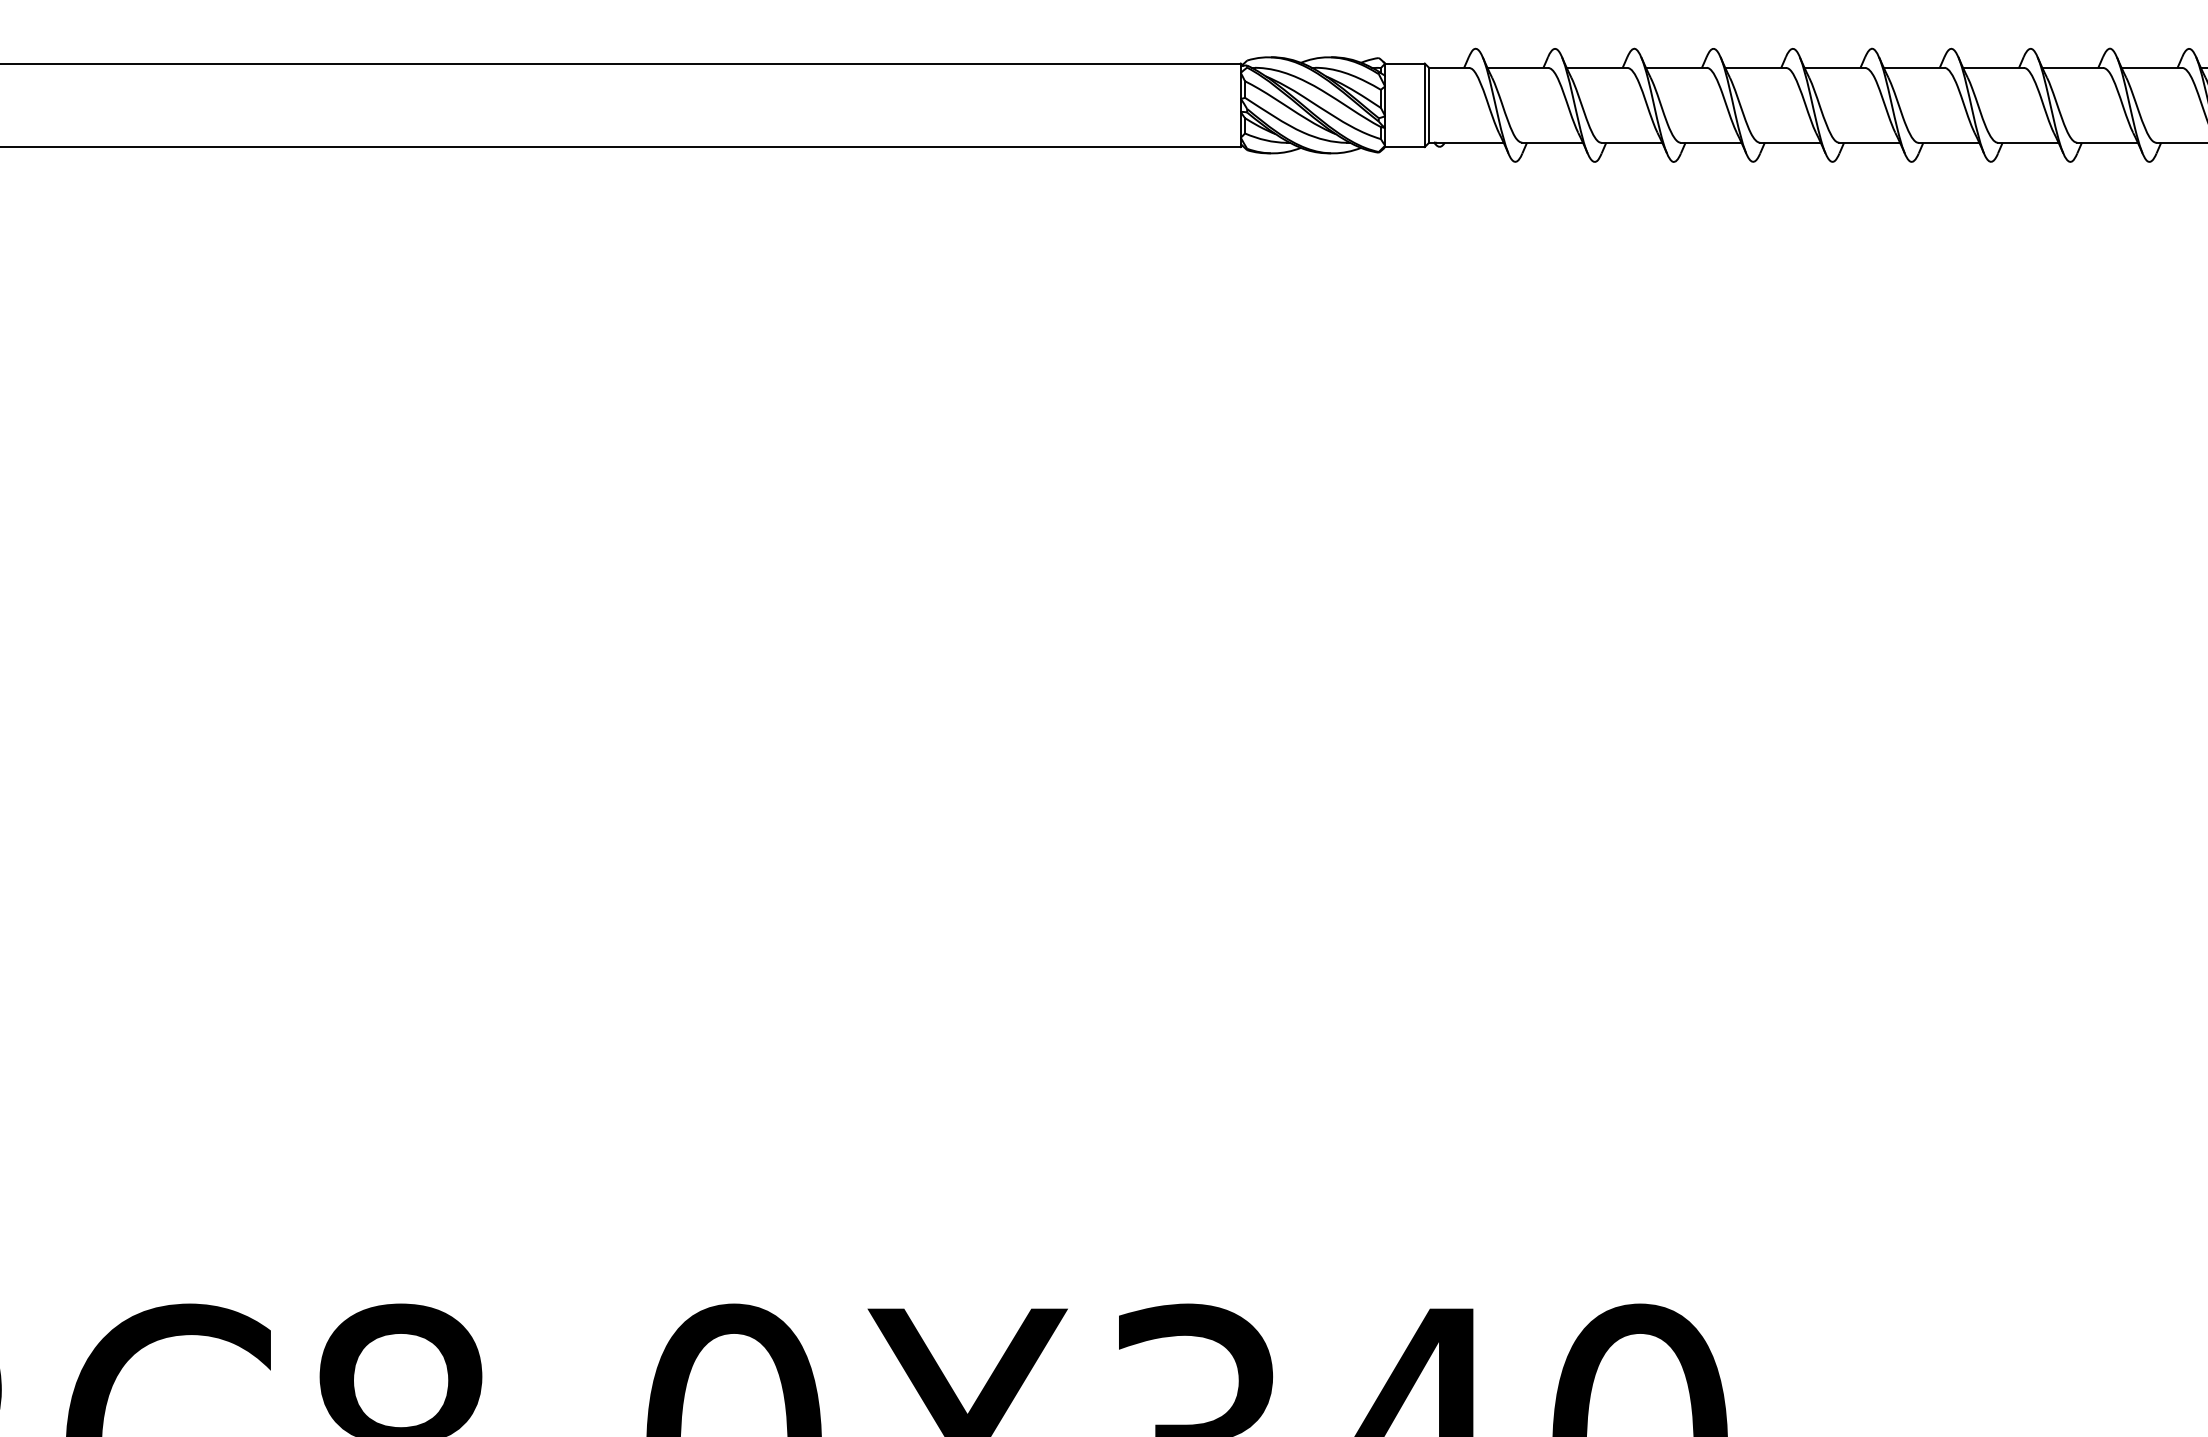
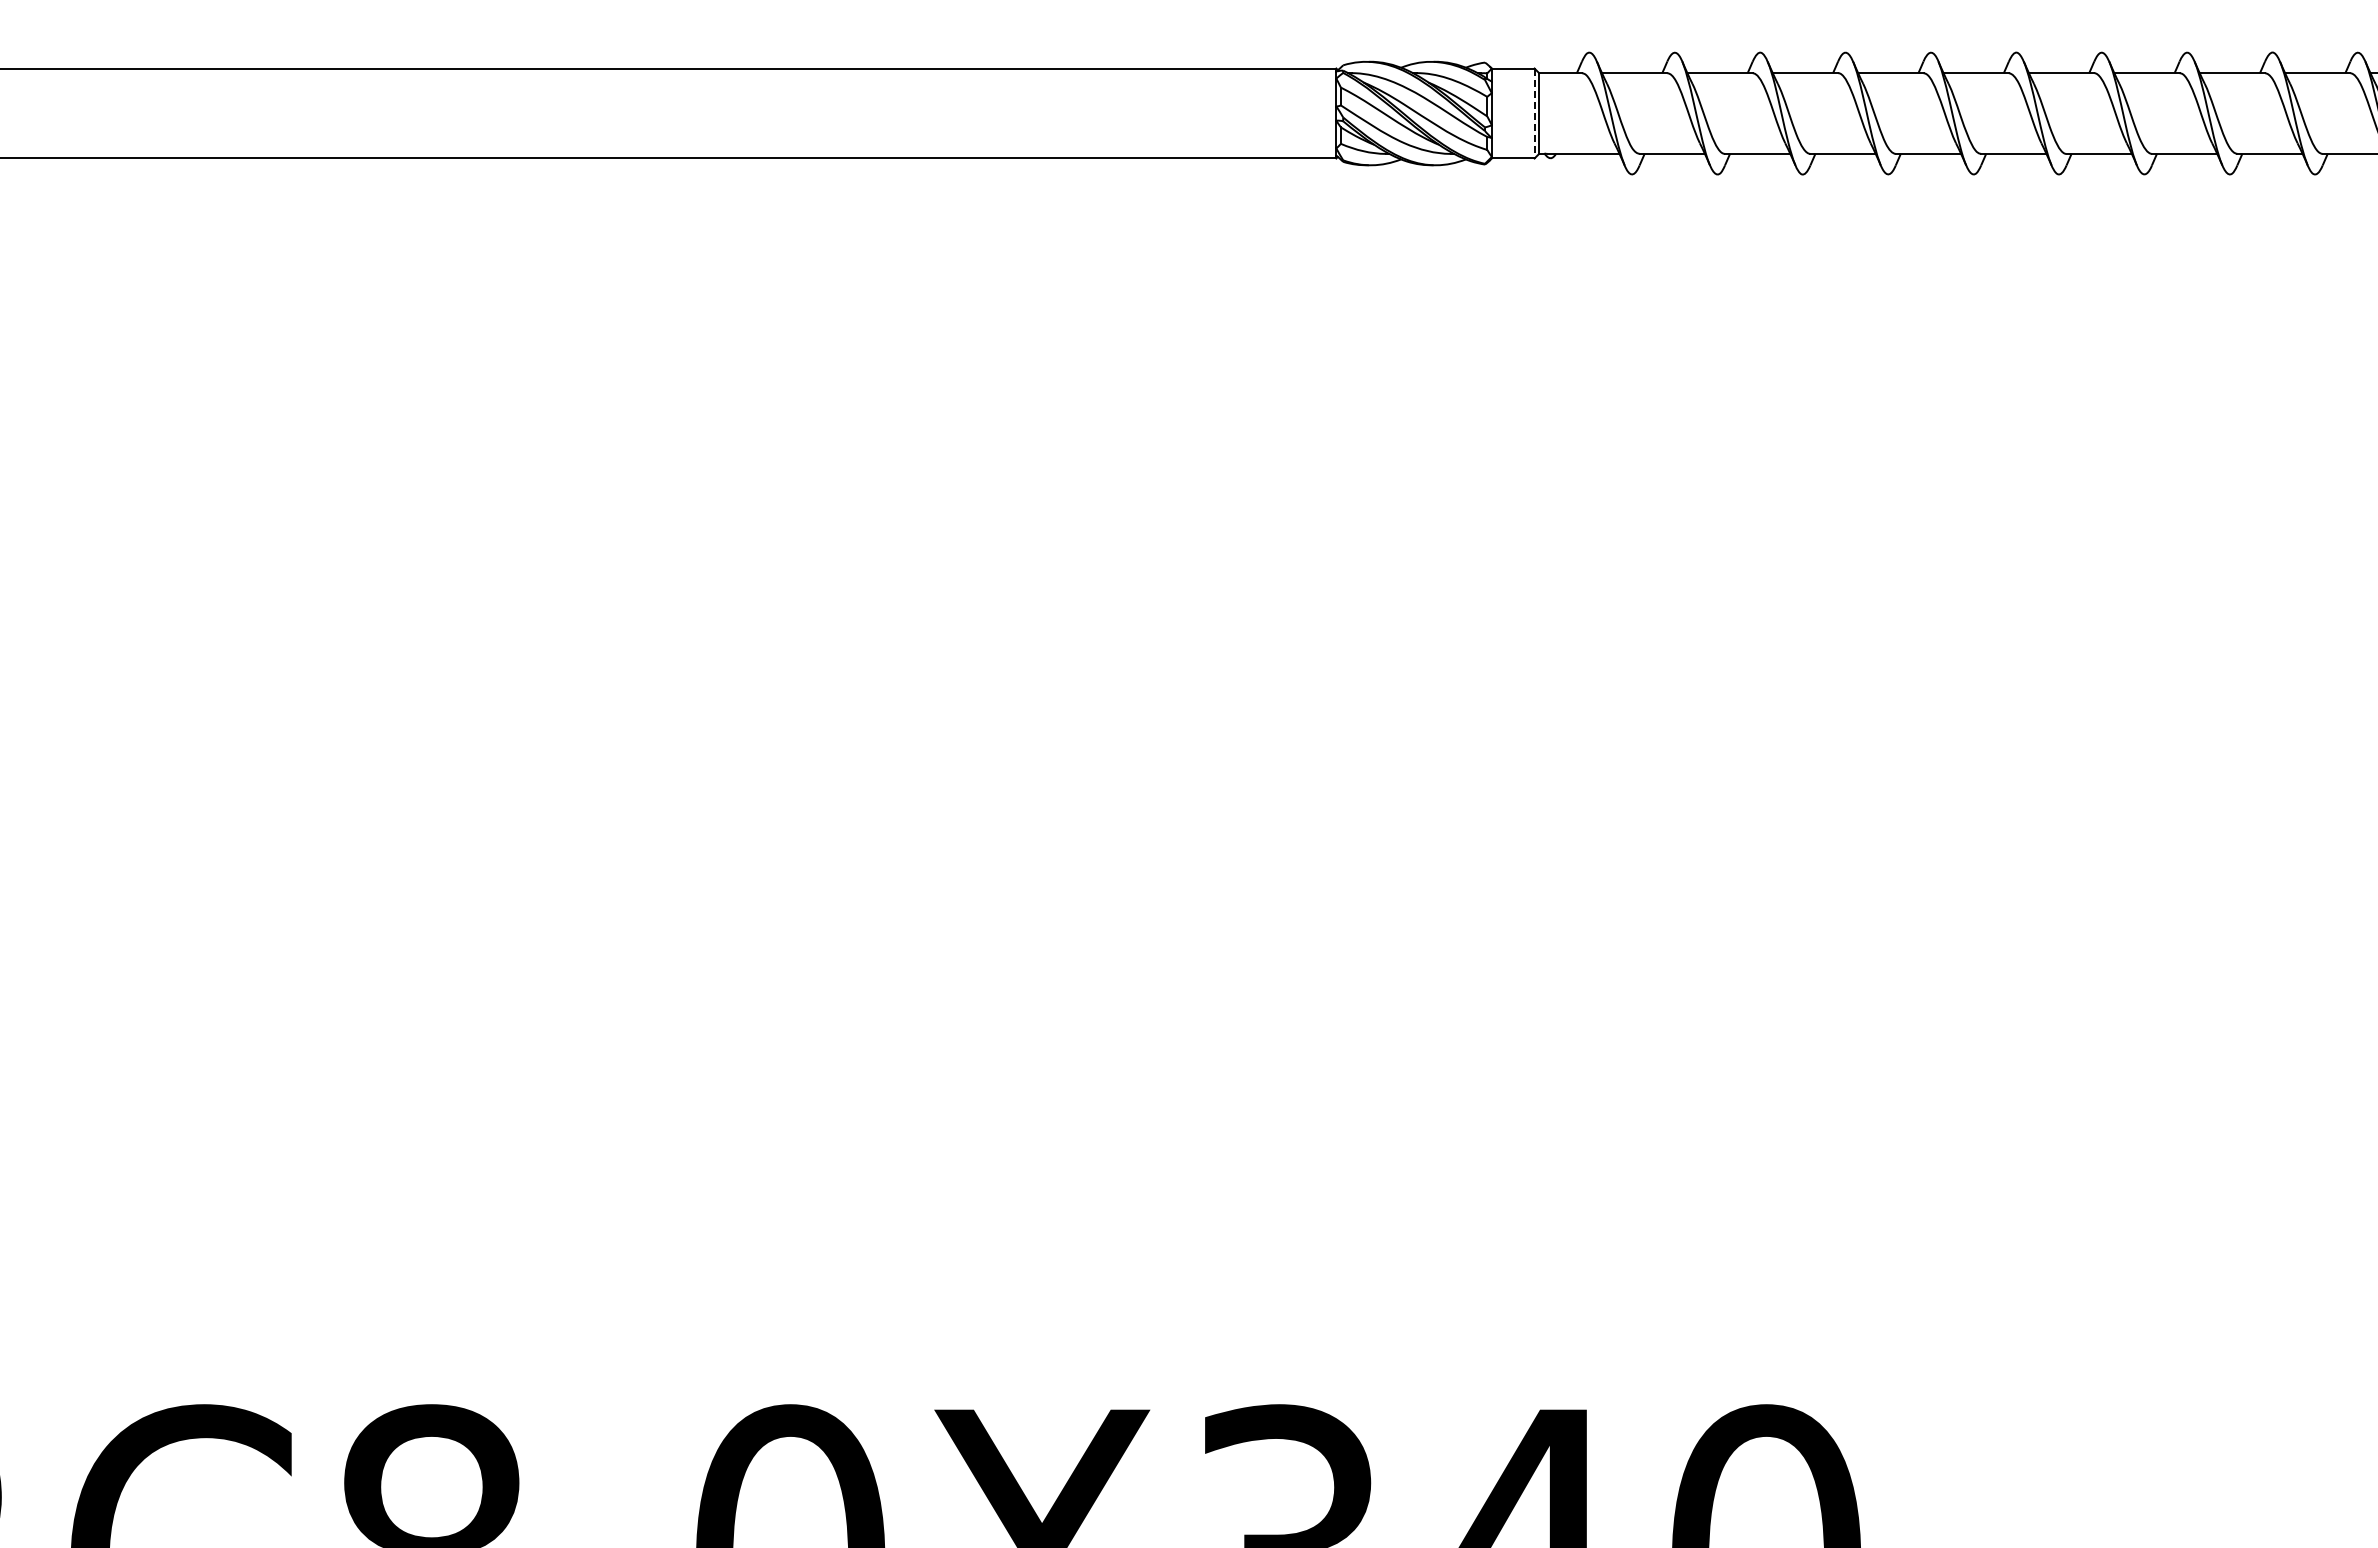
line: (1424, 105) -> (1534, 113), solid -> dashed

